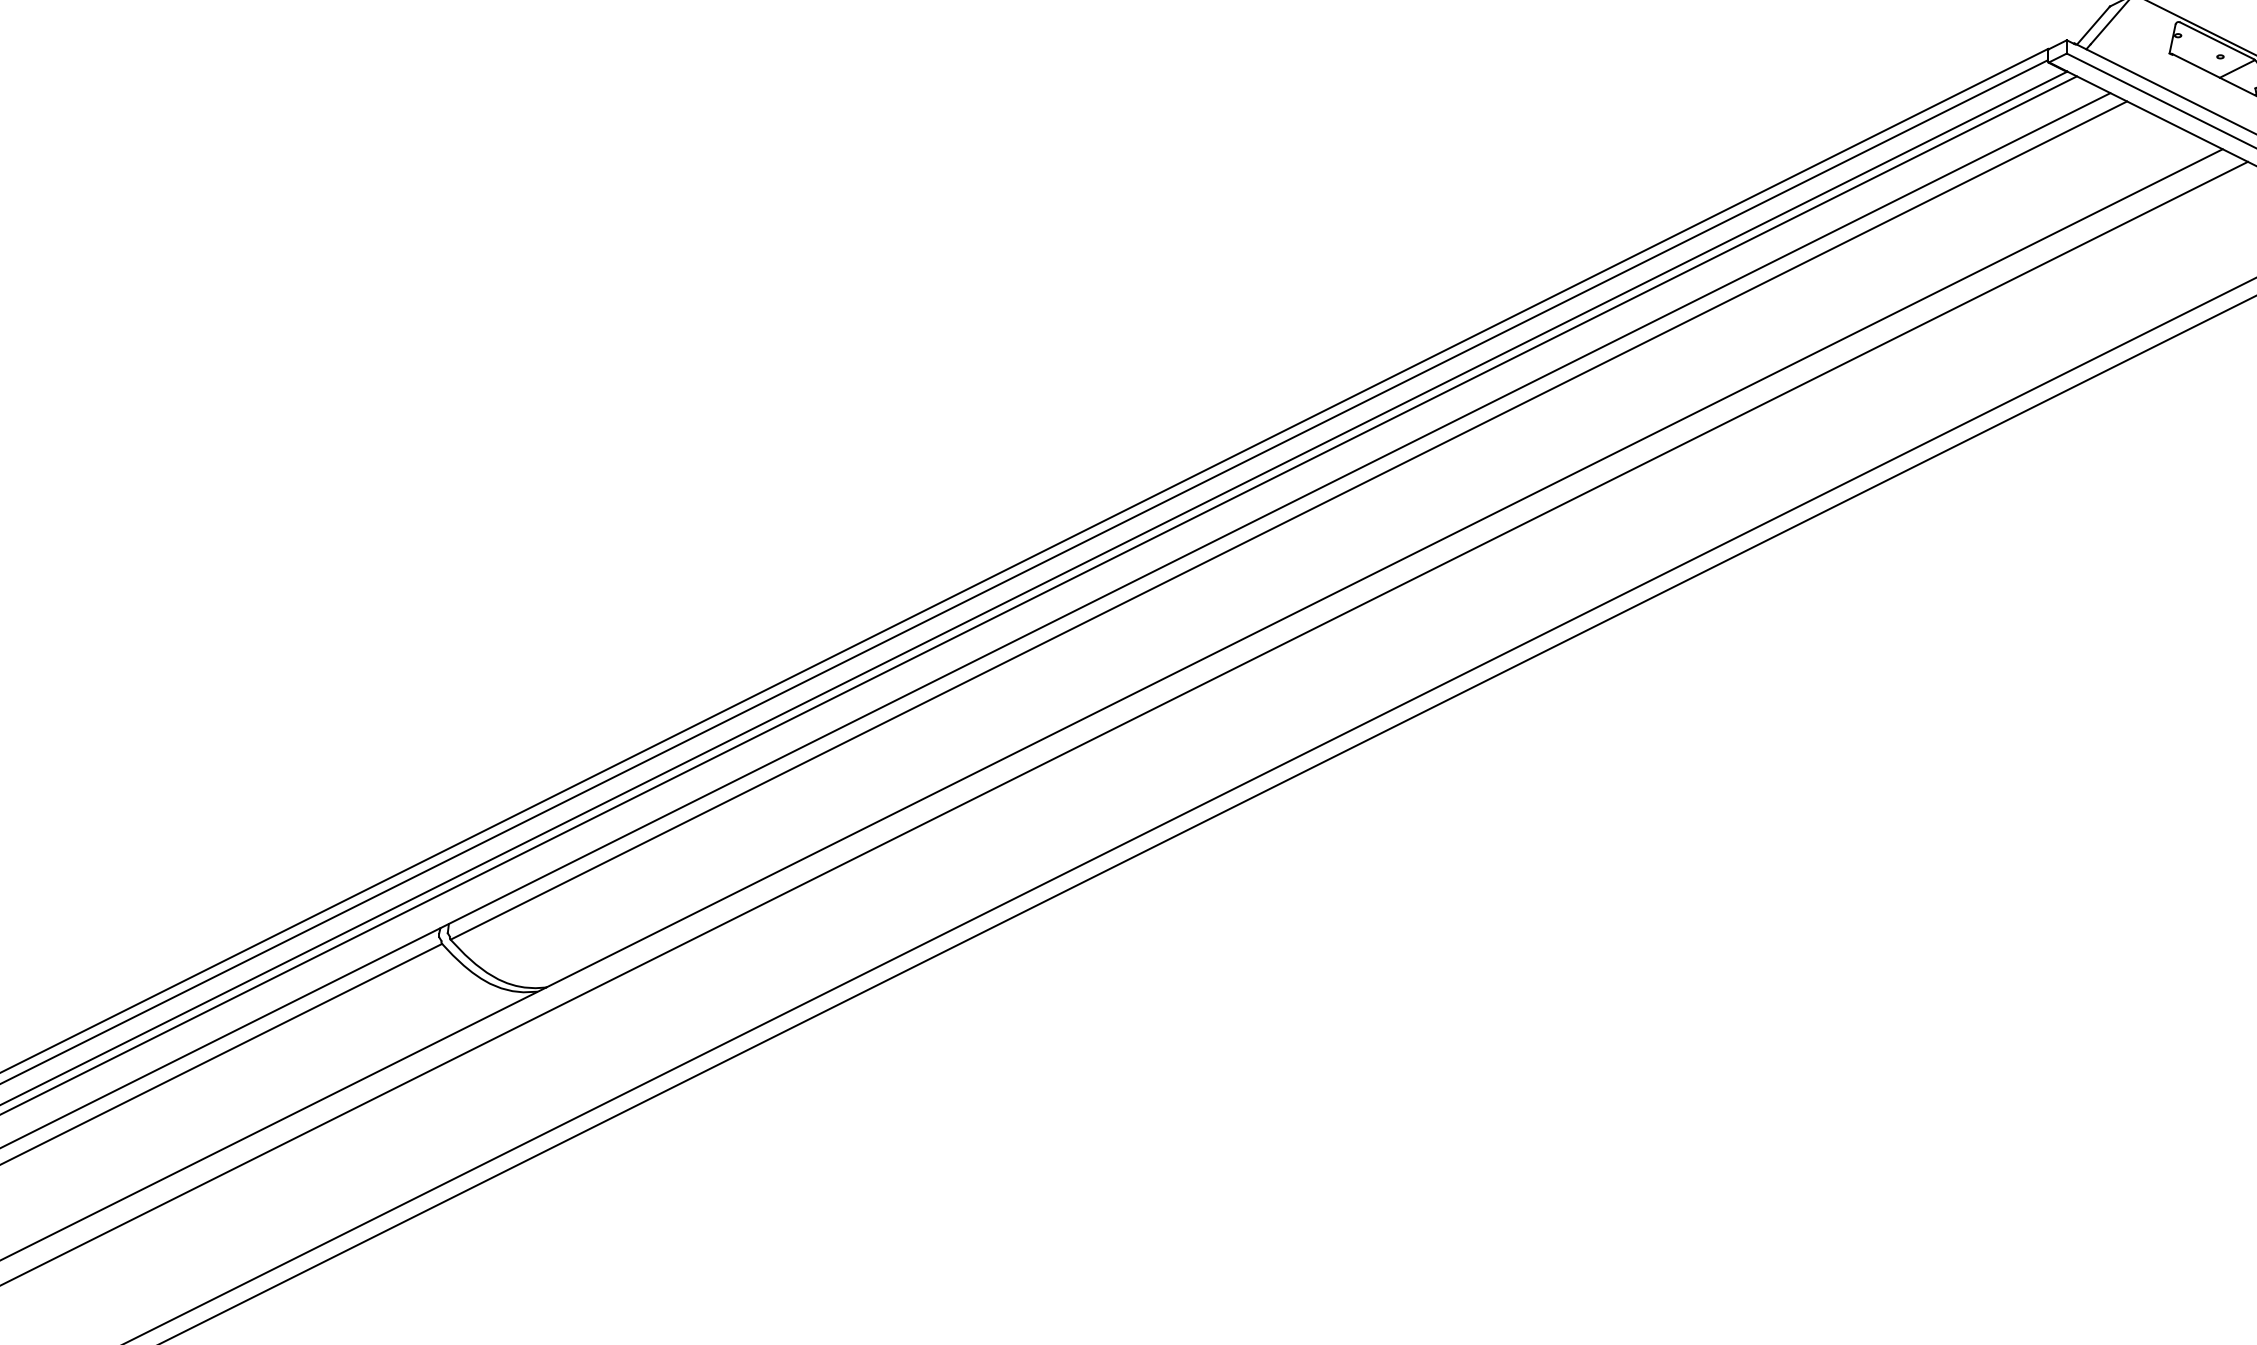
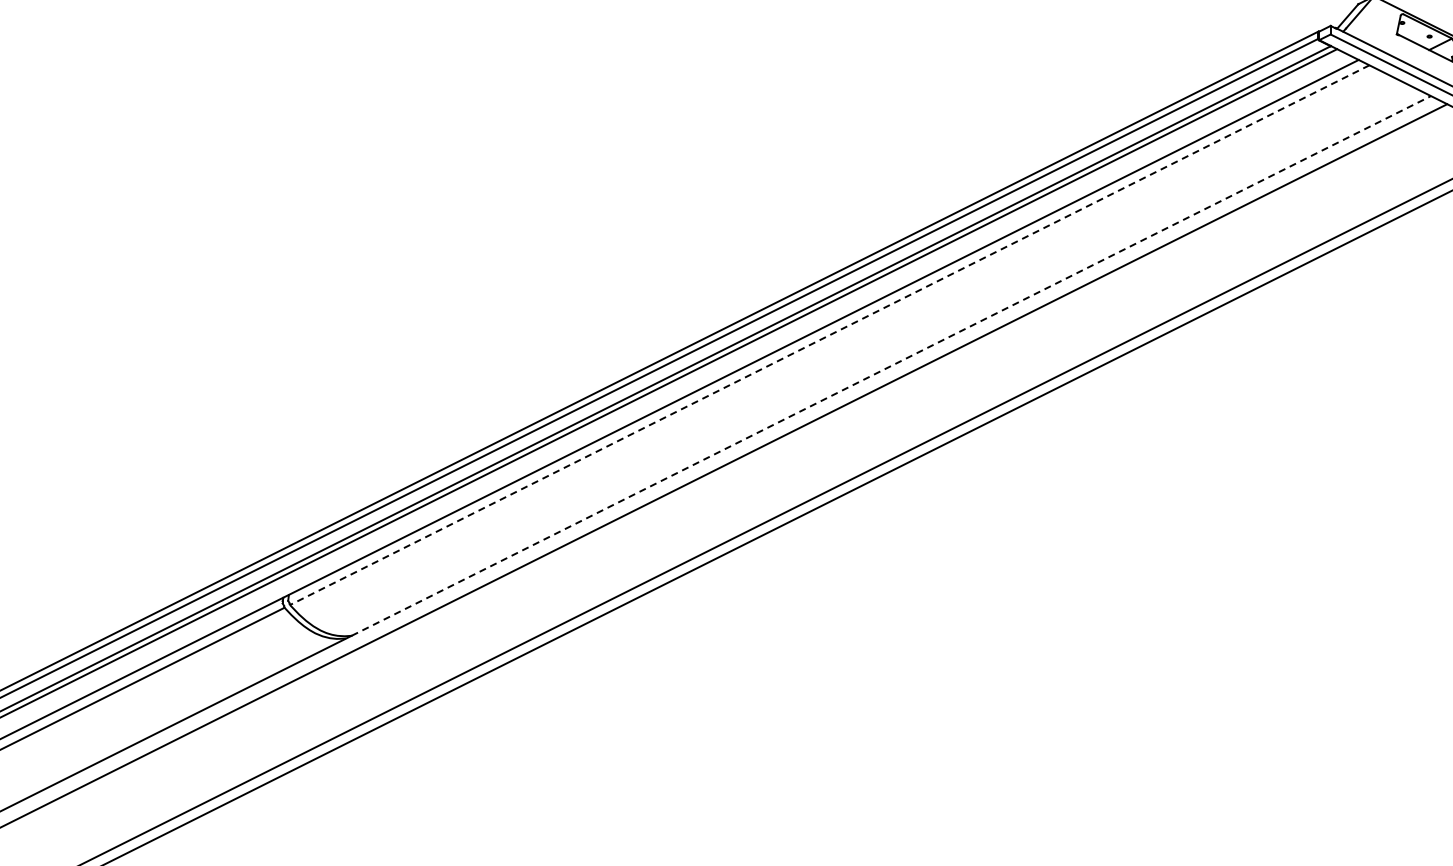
line: (1288, 521) -> (829, 335), solid -> dashed
line: (1384, 567) -> (891, 365), solid -> dashed

